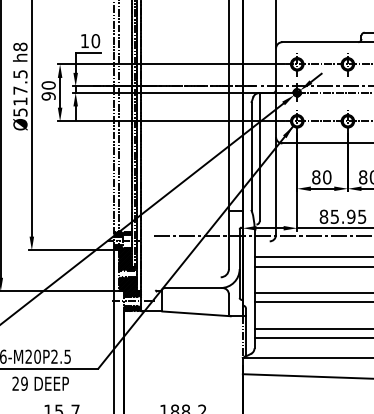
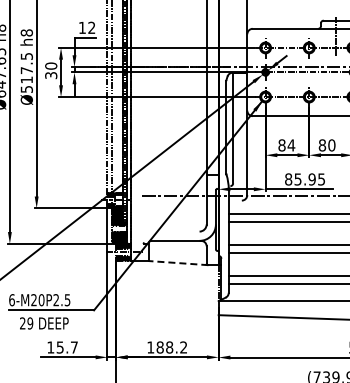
text: (95, 40) -> (91, 27), 10 -> 12
text: (49, 96) -> (51, 75), 90 -> 30
text: (327, 177) -> (291, 145), 80 -> 84
line: (196, 314) -> (178, 263), solid -> dashed

